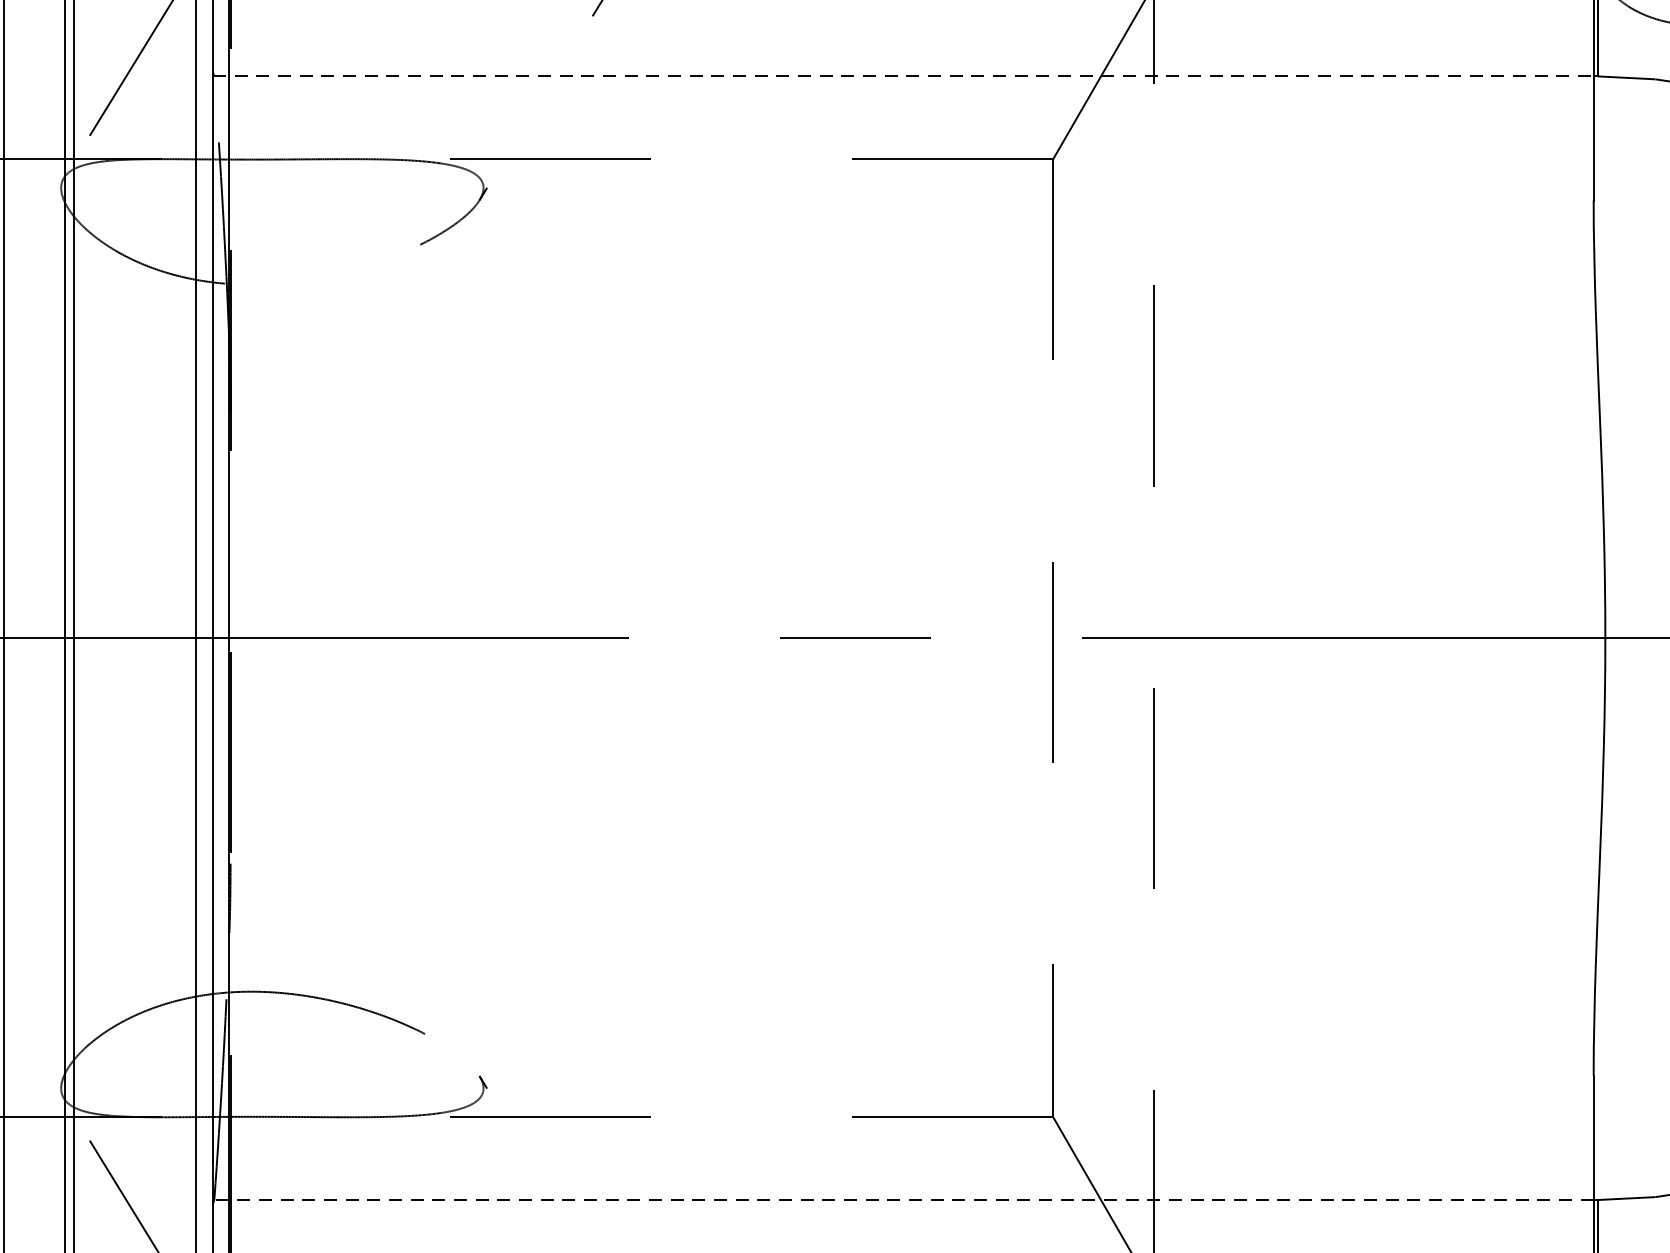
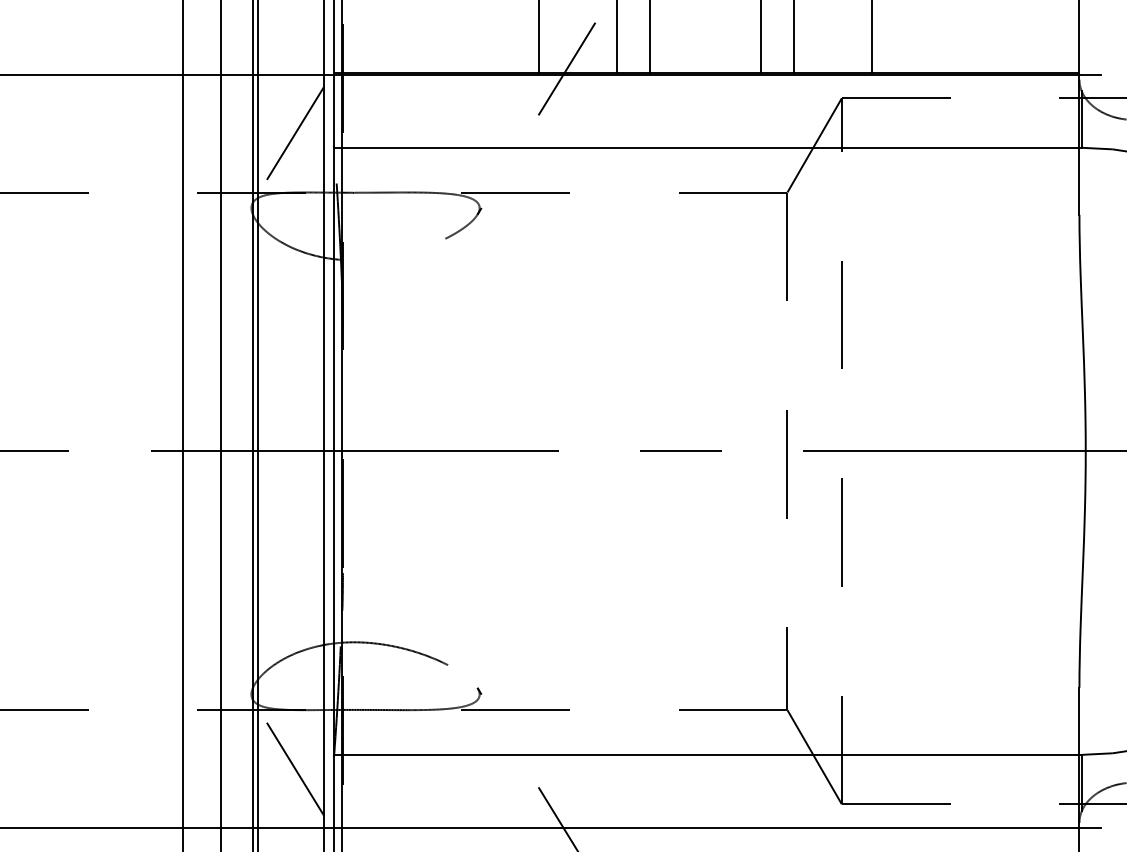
line: (903, 75) -> (706, 147), dashed -> solid
line: (903, 1199) -> (706, 754), dashed -> solid

